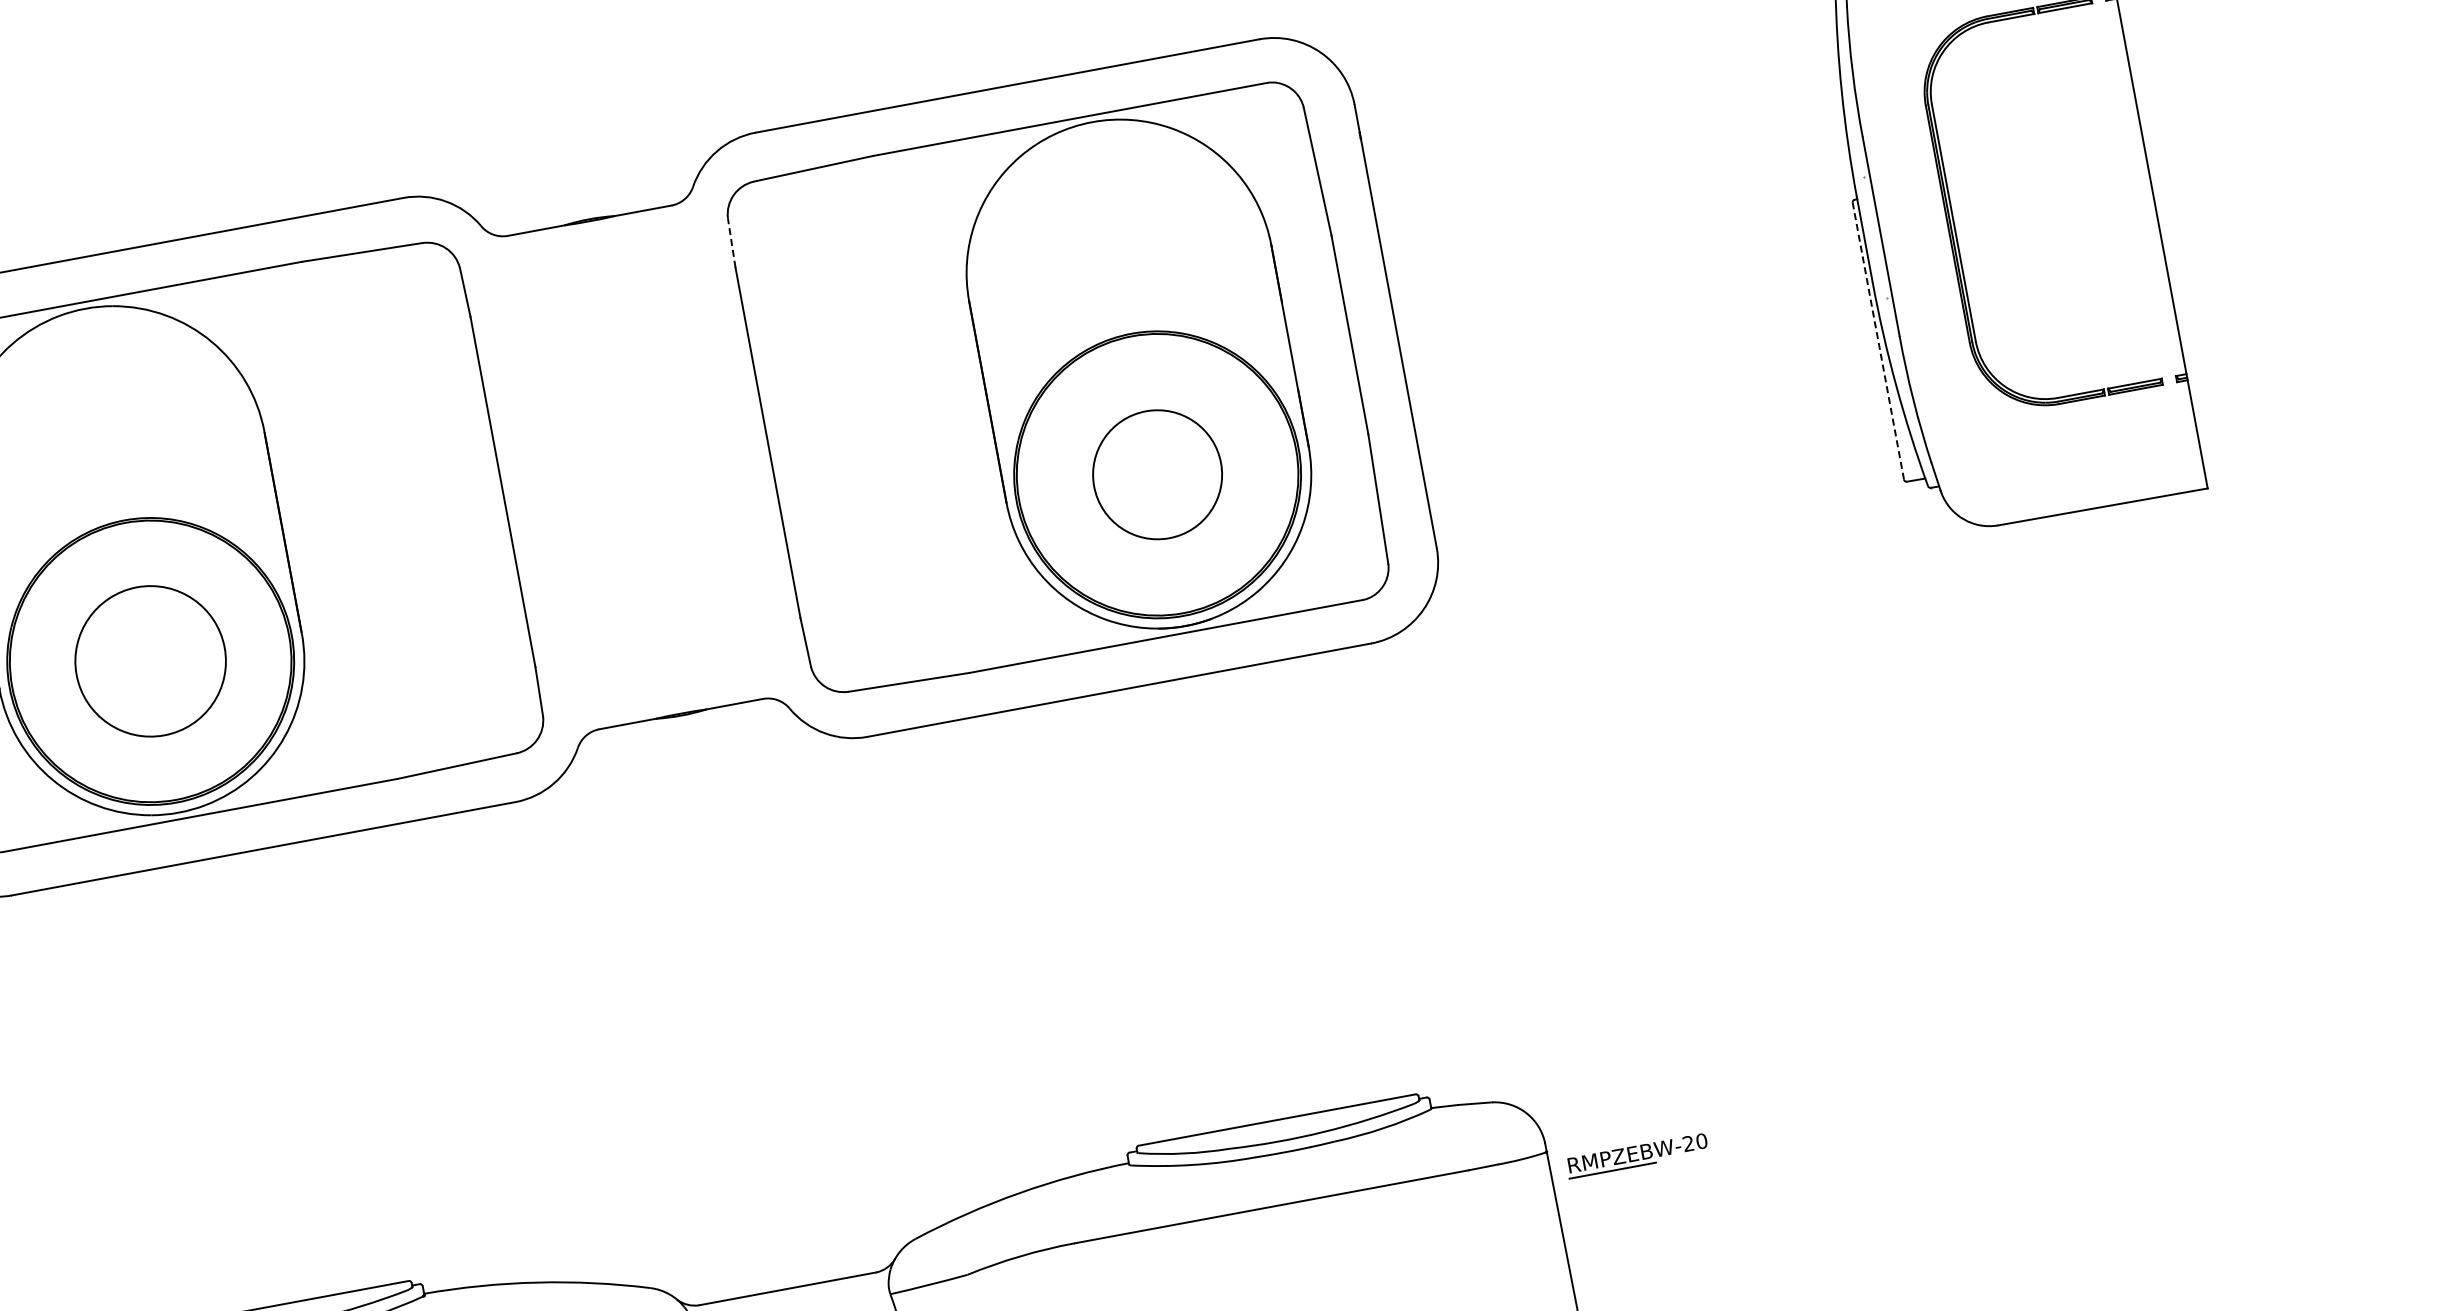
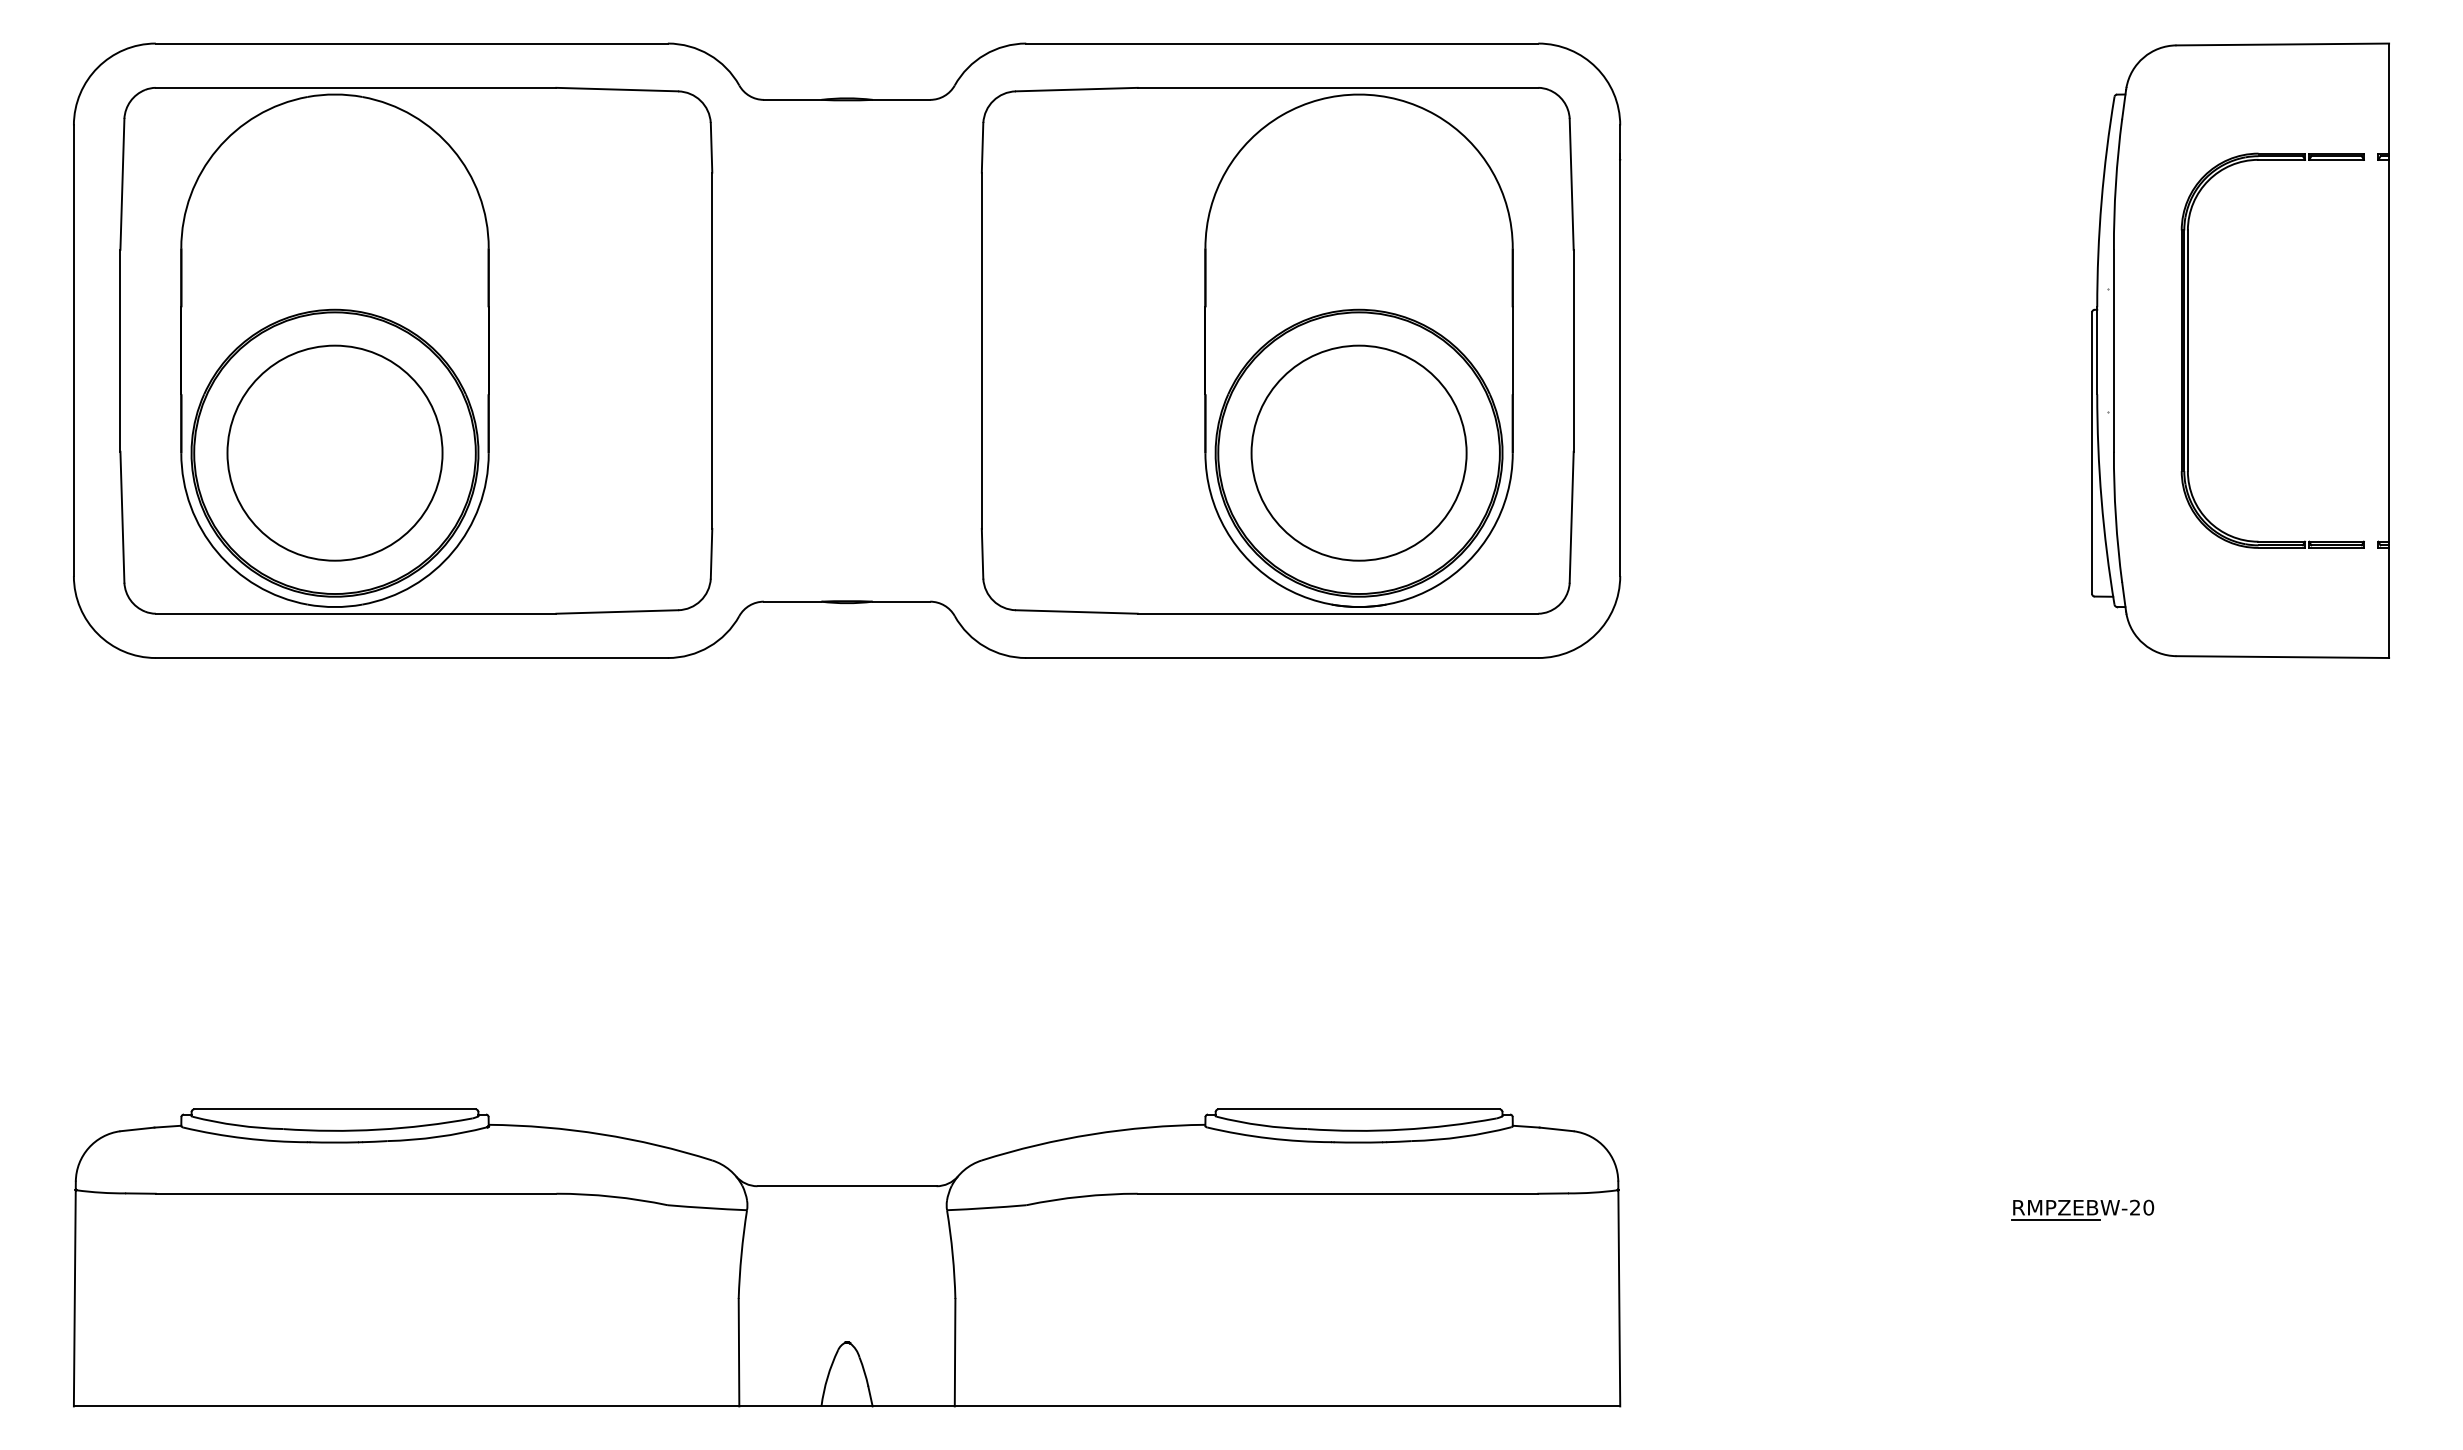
line: (731, 242) -> (982, 147), dashed -> solid
line: (1878, 341) -> (2092, 453), dashed -> solid
circle: (1156, 474) -> (1358, 452), size x1.67
circle: (150, 660) -> (334, 452), size x1.43
part: (1637, 1155) -> (2082, 1209), moved

